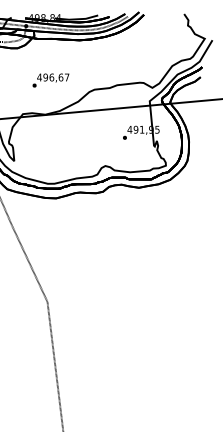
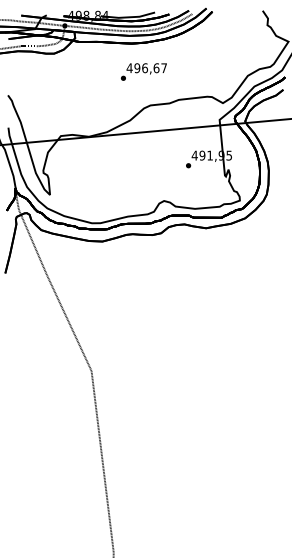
text: (50, 80) -> (143, 71), moved

